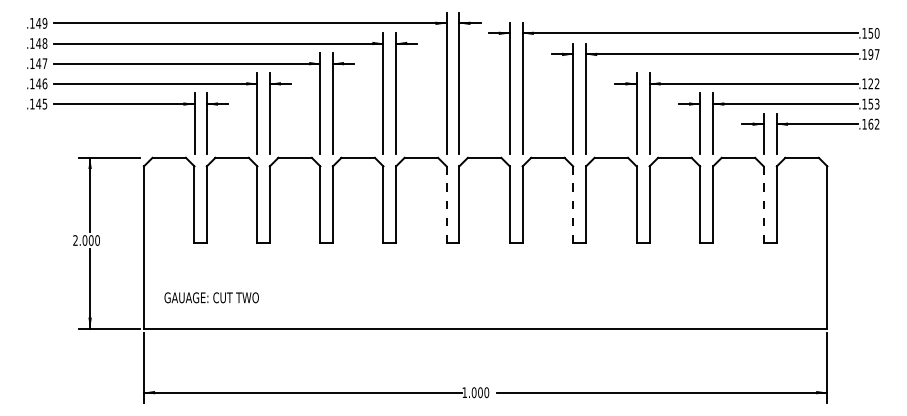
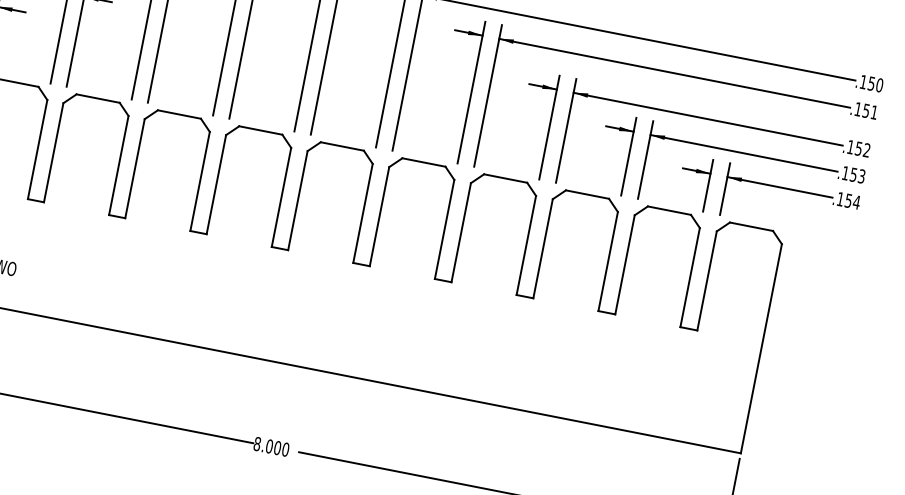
text: (873, 54) -> (869, 111), .197 -> .151
text: (870, 83) -> (858, 148), .122 -> .152
text: (873, 123) -> (852, 200), .162 -> .154
line: (446, 204) -> (281, 196), dashed -> solid
line: (573, 204) -> (445, 229), dashed -> solid
line: (763, 204) -> (689, 277), dashed -> solid
text: (464, 392) -> (257, 443), 1.000 -> 8.000

